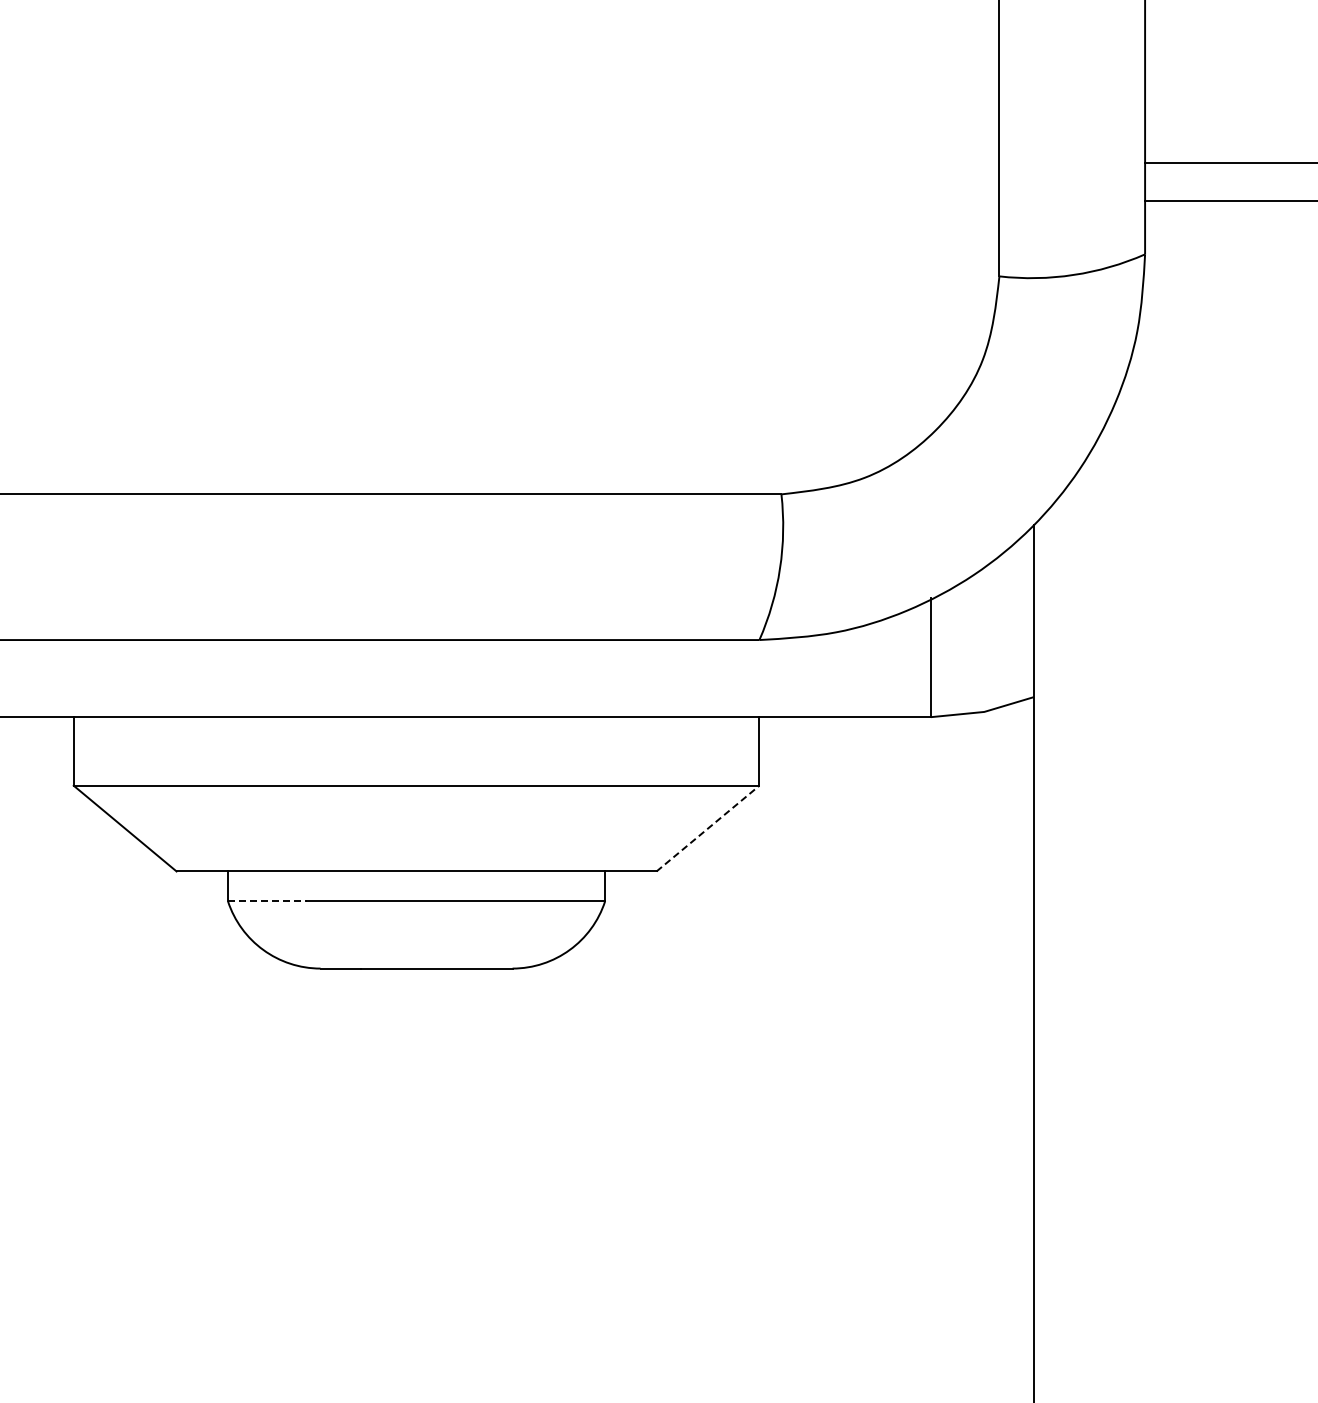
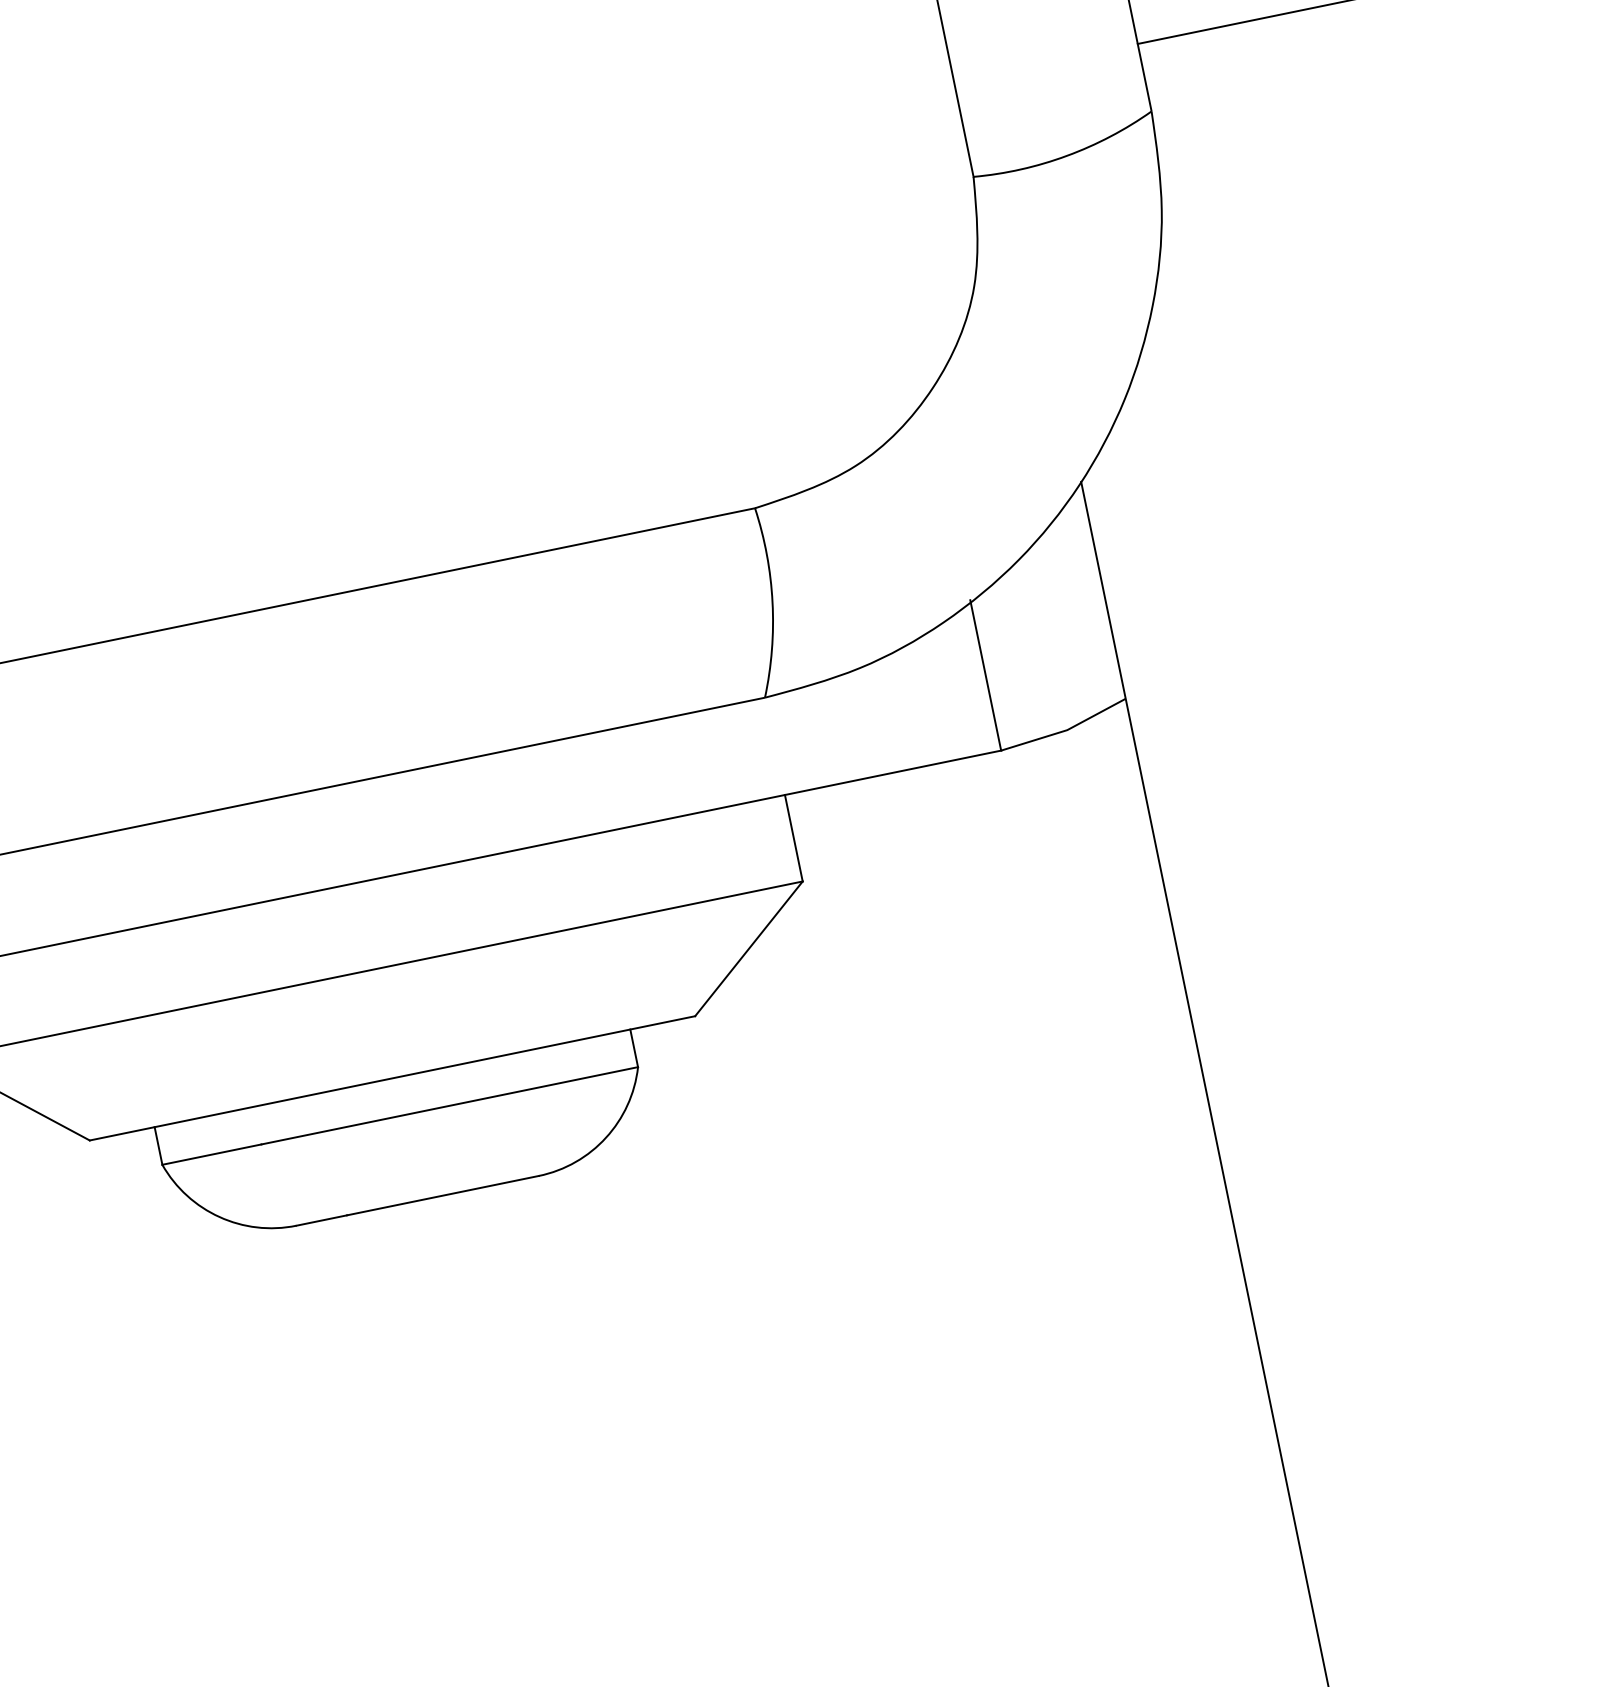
line: (707, 828) -> (748, 948), dashed -> solid
line: (267, 901) -> (212, 1154), dashed -> solid

